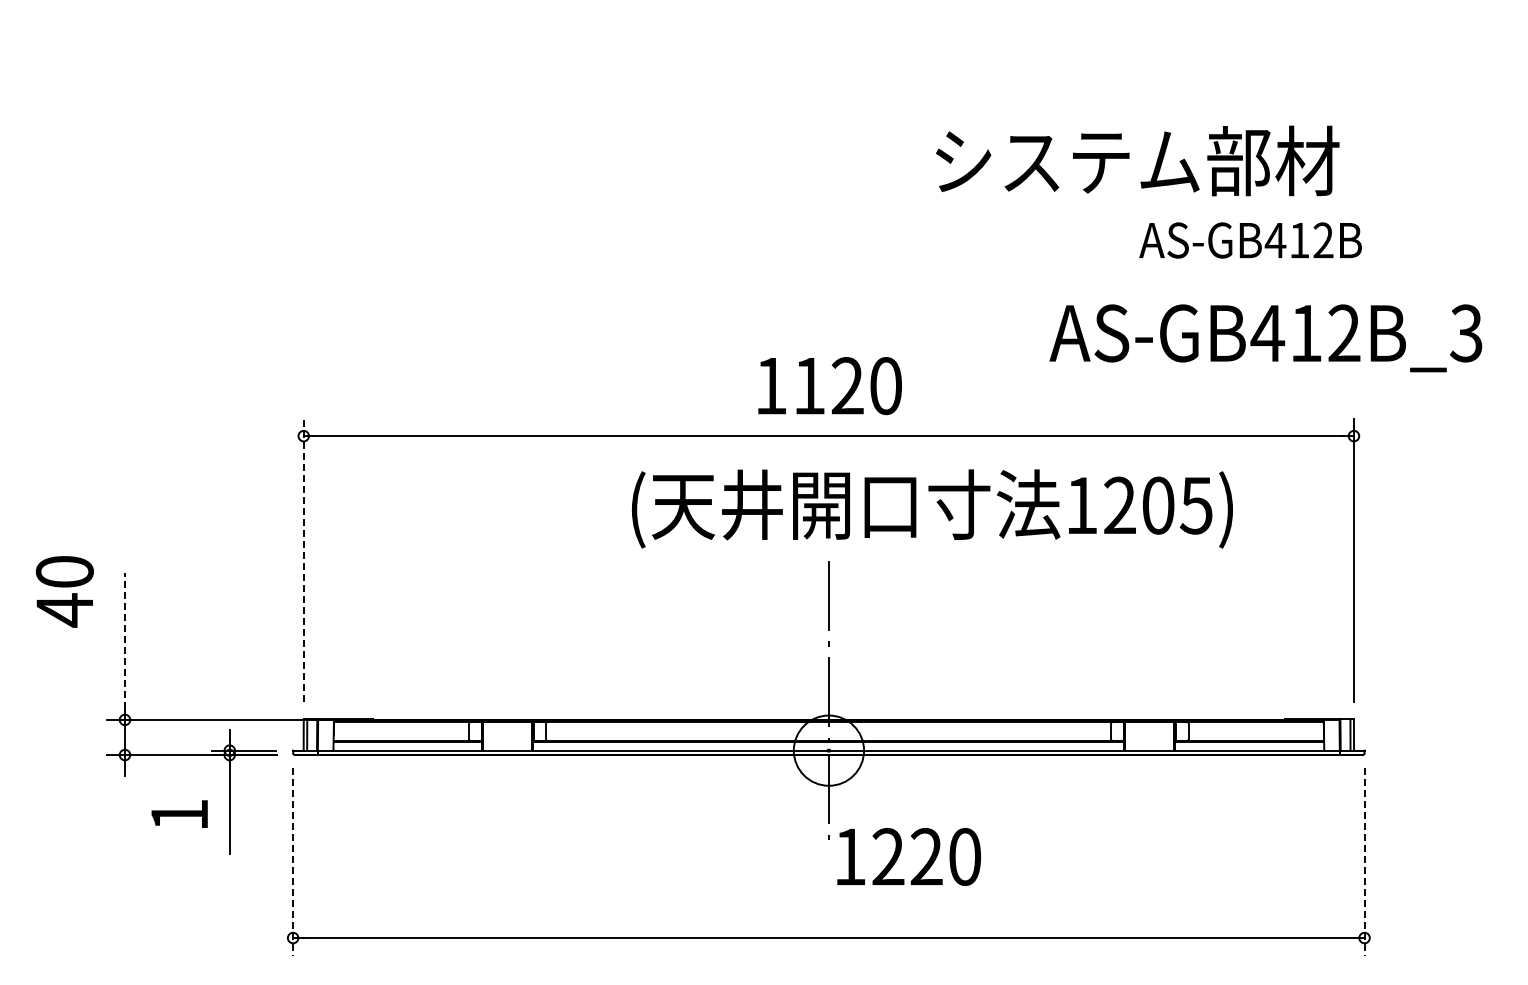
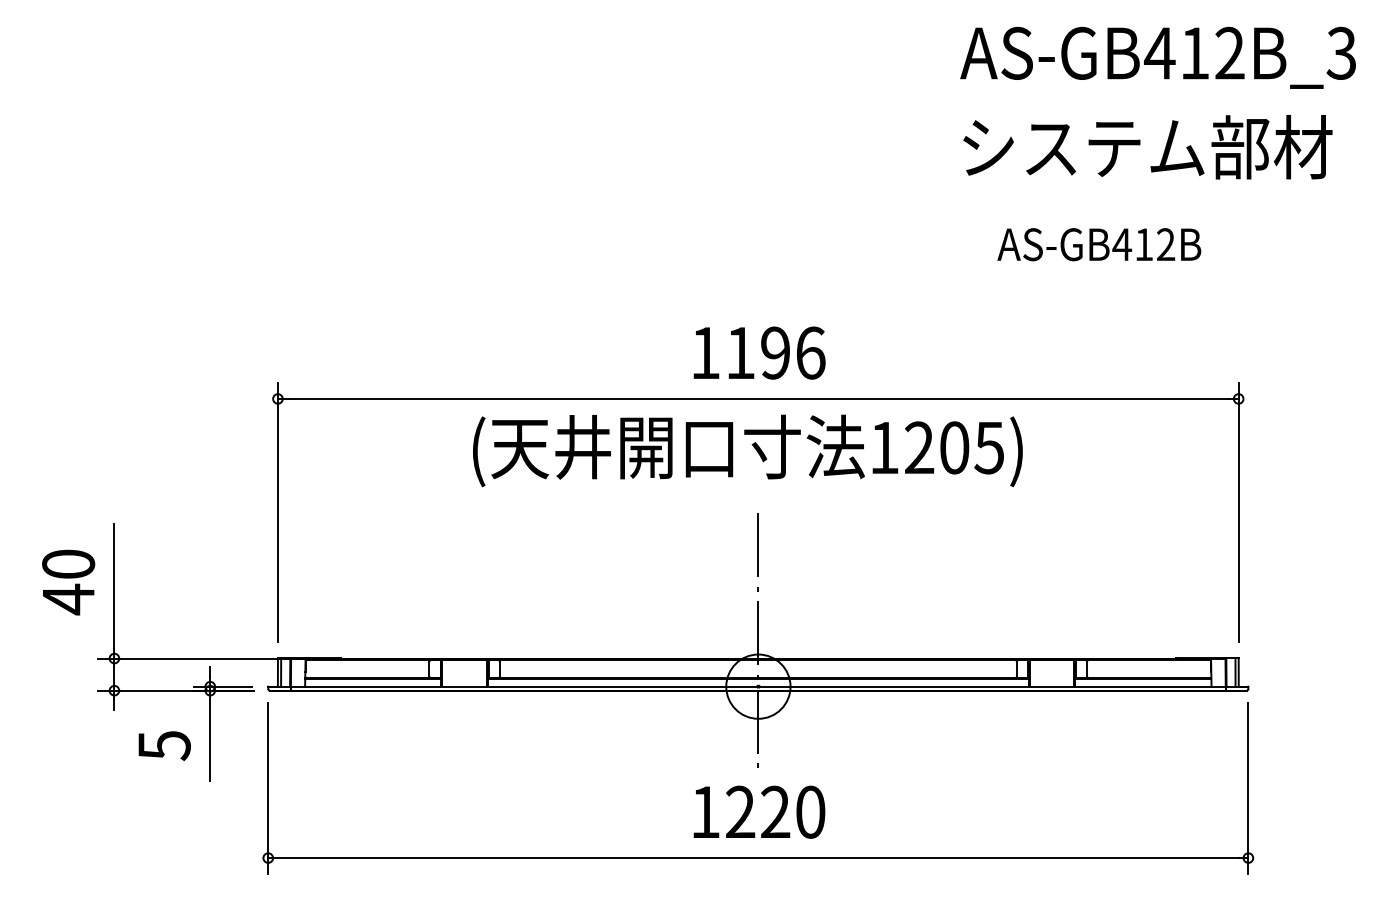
text: (1137, 160) -> (1147, 146), moved
text: (1250, 240) -> (1099, 244), moved
text: (1265, 338) -> (1157, 58), moved
text: (866, 386) -> (792, 353), 1120 -> 1196
text: (932, 508) -> (747, 450), moved
line: (303, 560) -> (277, 512), dashed -> solid
text: (64, 591) -> (68, 582), moved
line: (124, 640) -> (113, 585), dashed -> solid
text: (179, 815) -> (164, 745), 1 -> 5
text: (908, 856) -> (758, 811), moved
line: (293, 861) -> (268, 788), dashed -> solid
line: (1364, 861) -> (1248, 788), dashed -> solid

